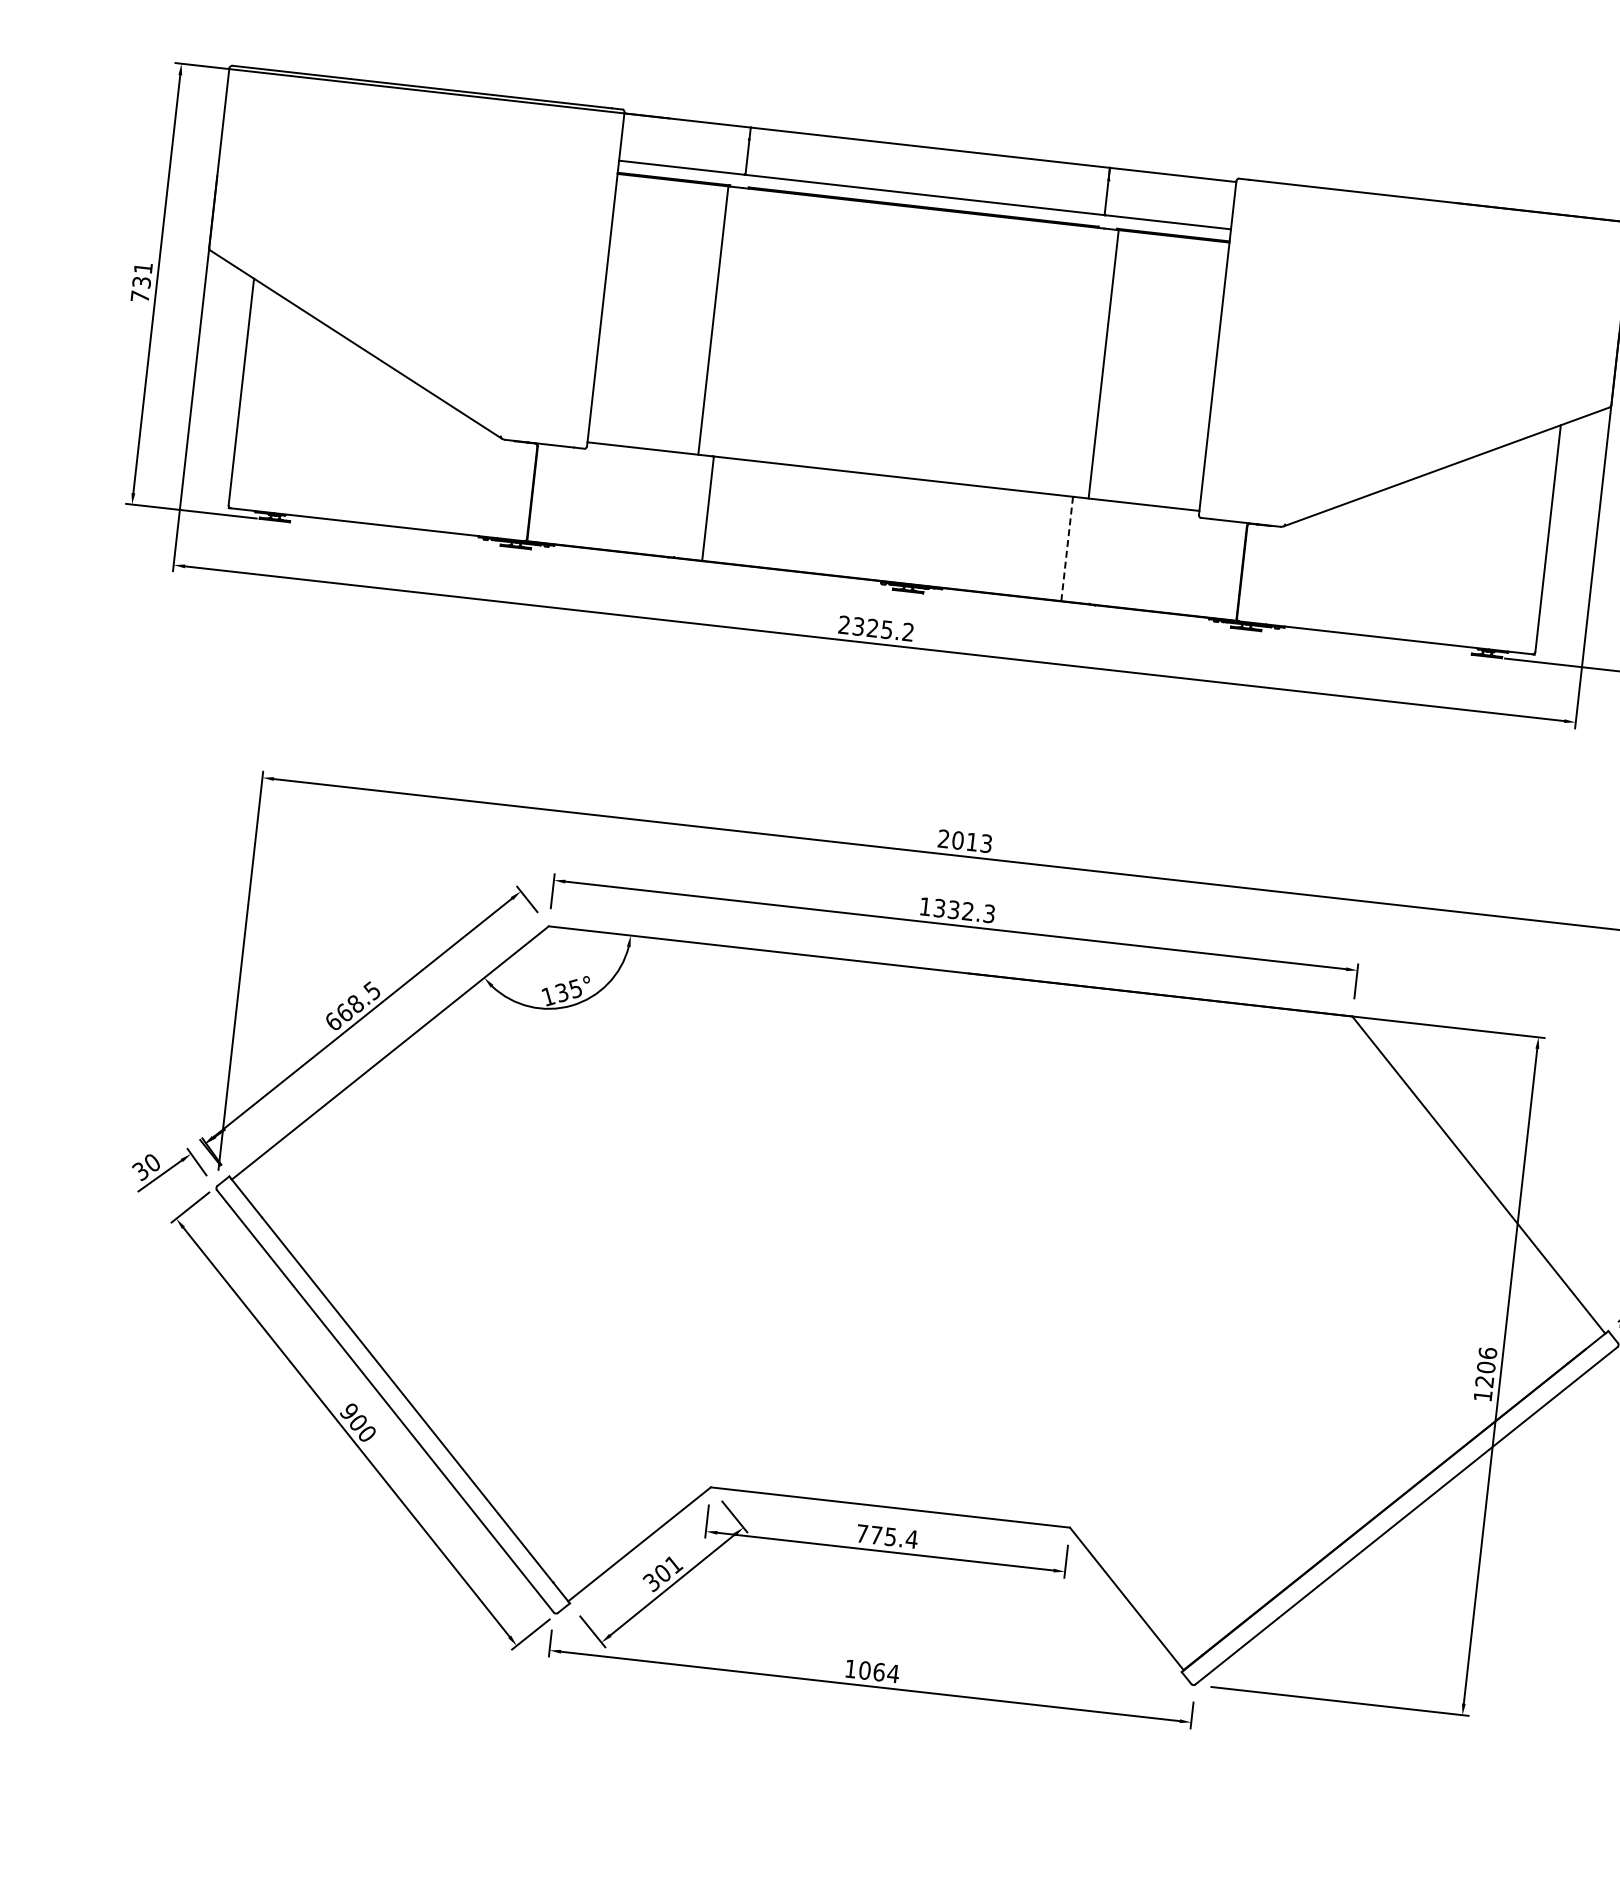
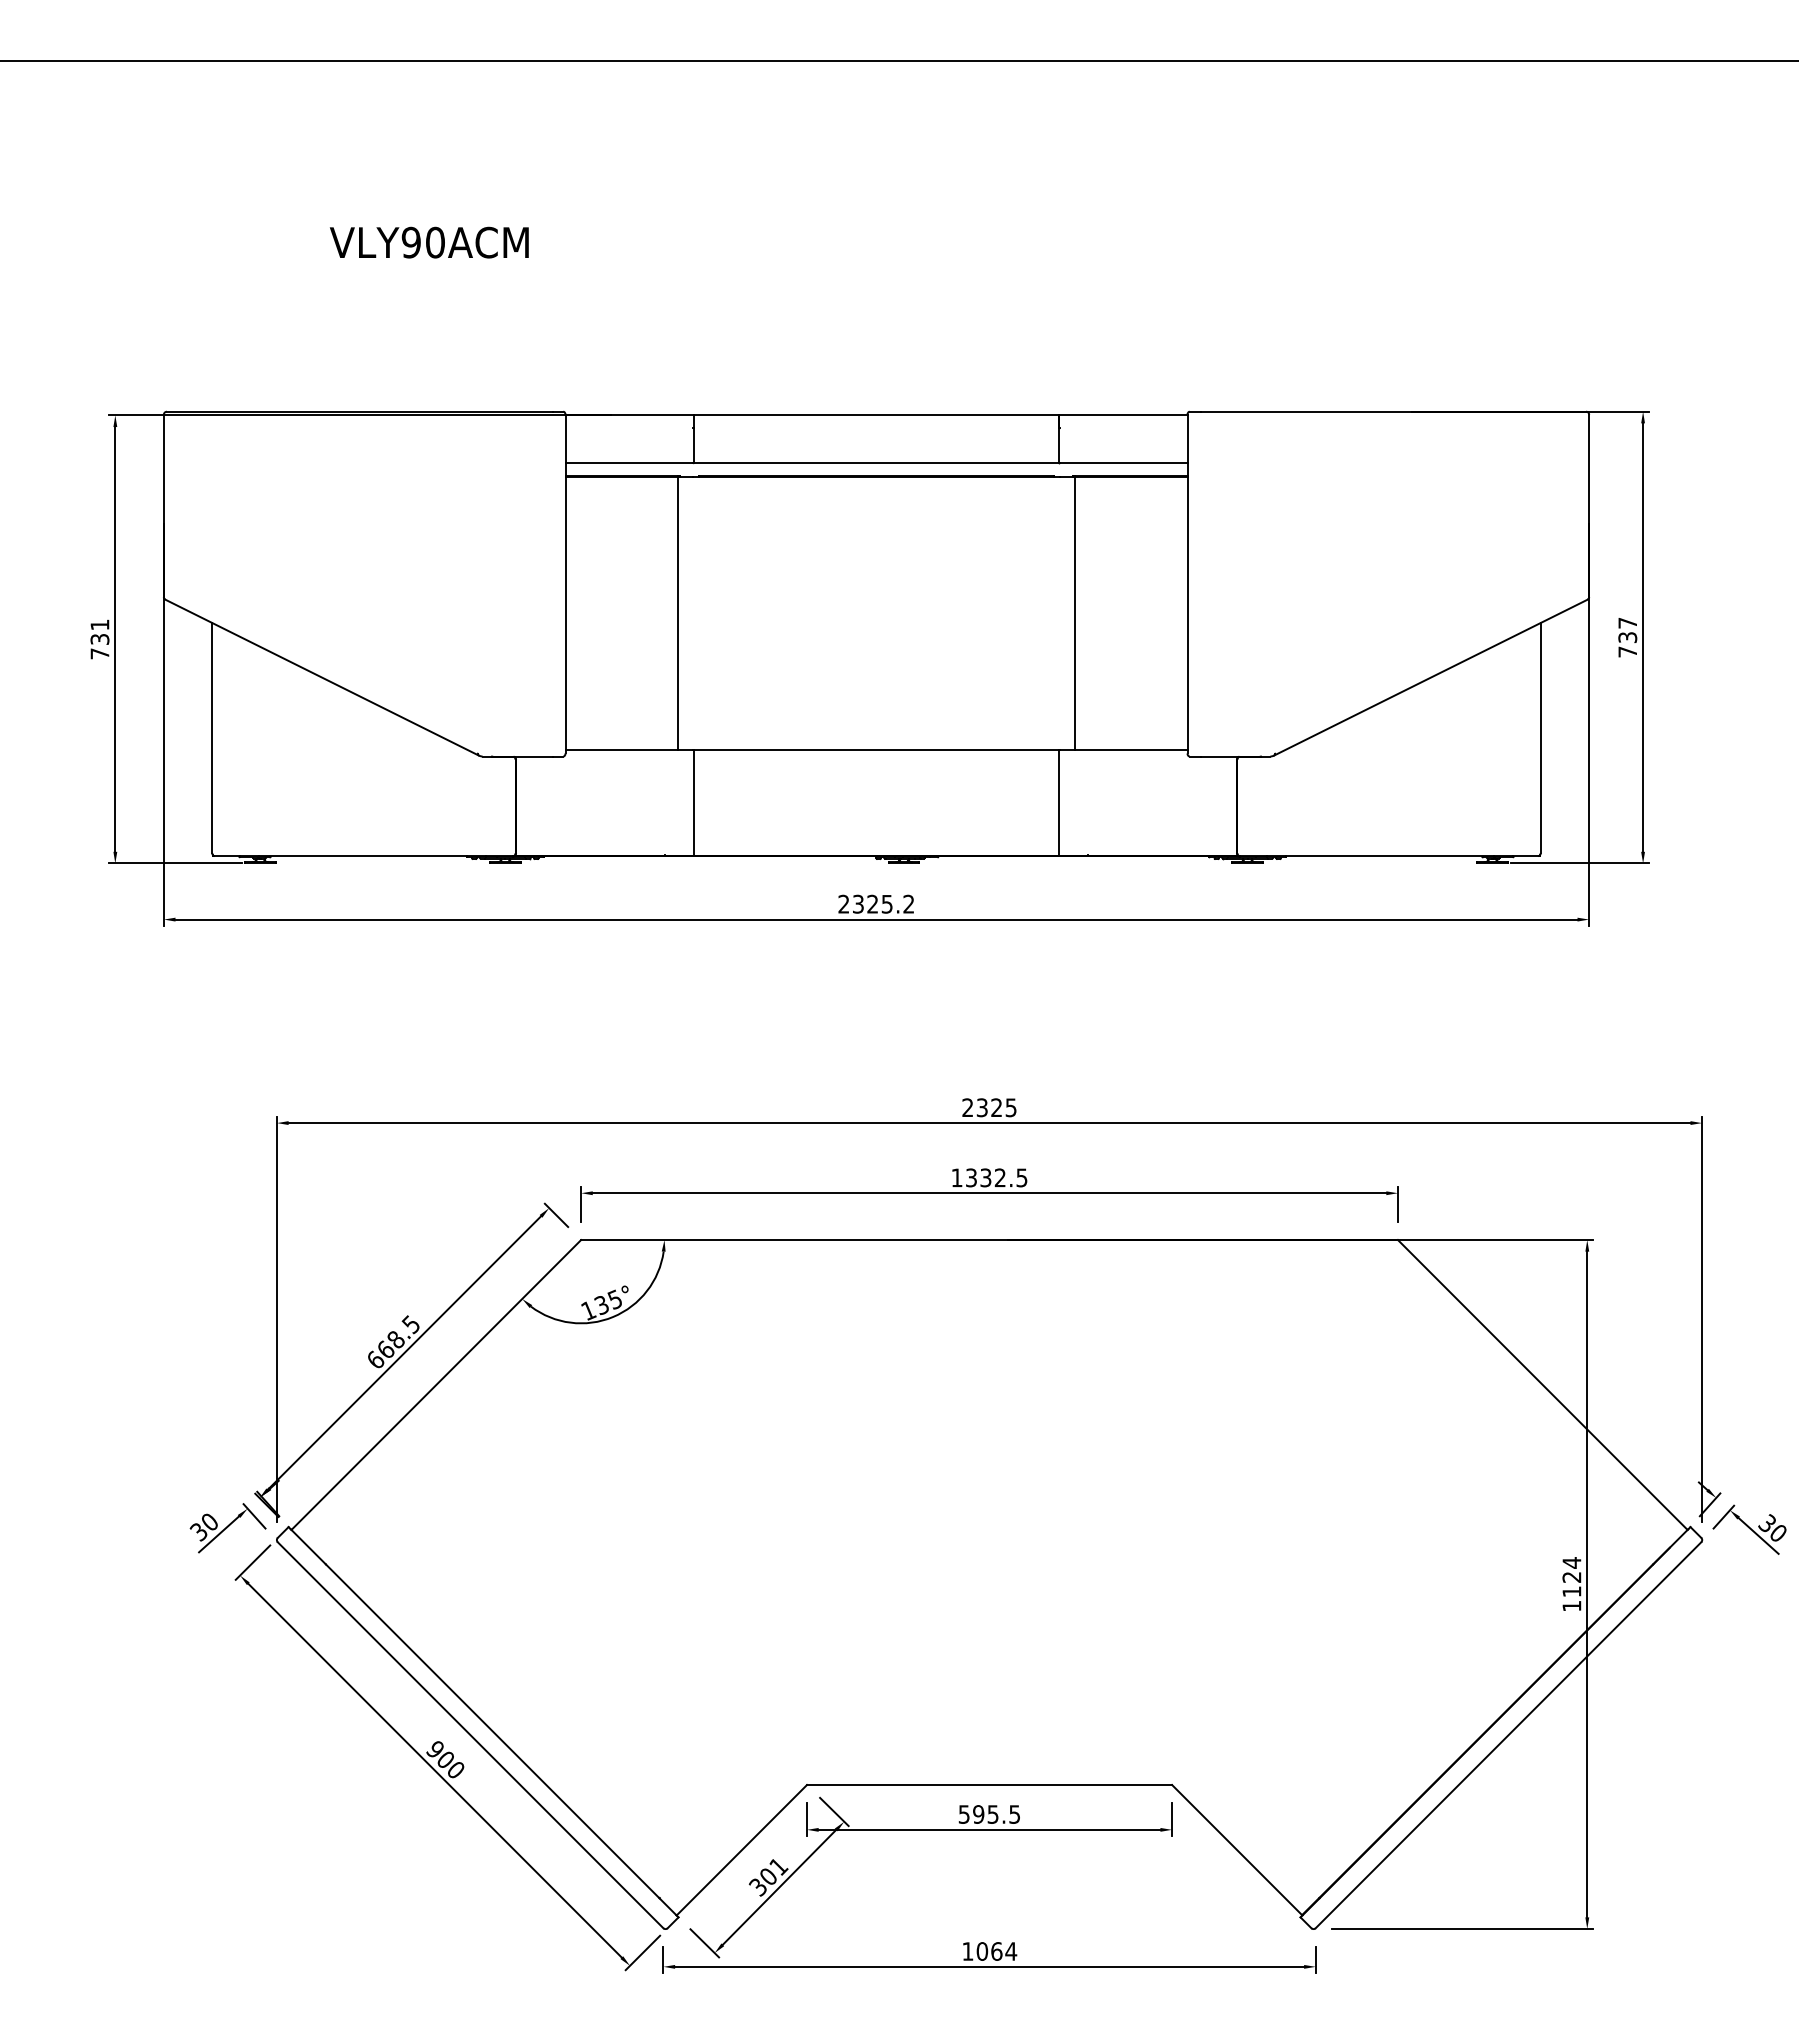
line: (1067, 549) -> (1059, 803), dashed -> solid
text: (972, 841) -> (996, 1107), 2013 -> 2325
text: (989, 913) -> (1022, 1177), 1332.3 -> 1332.5
text: (1485, 1367) -> (1571, 1577), 1206 -> 1124
text: (887, 1536) -> (989, 1814), 775.4 -> 595.5

